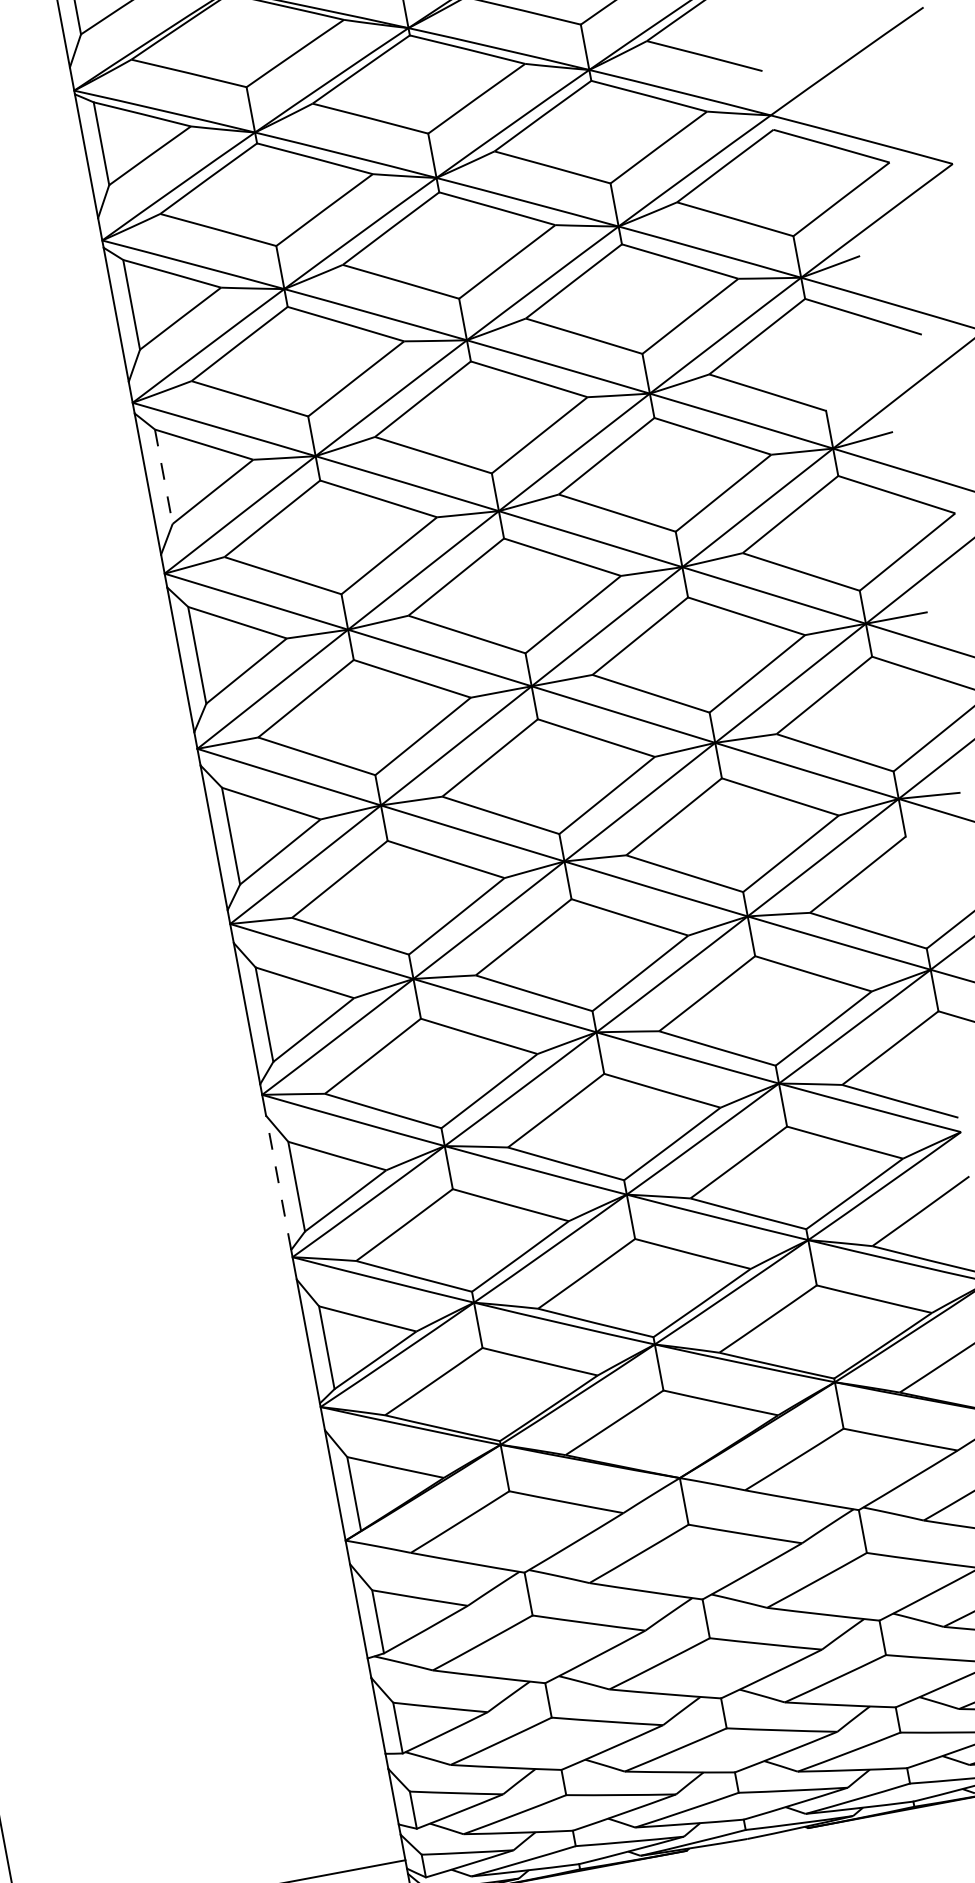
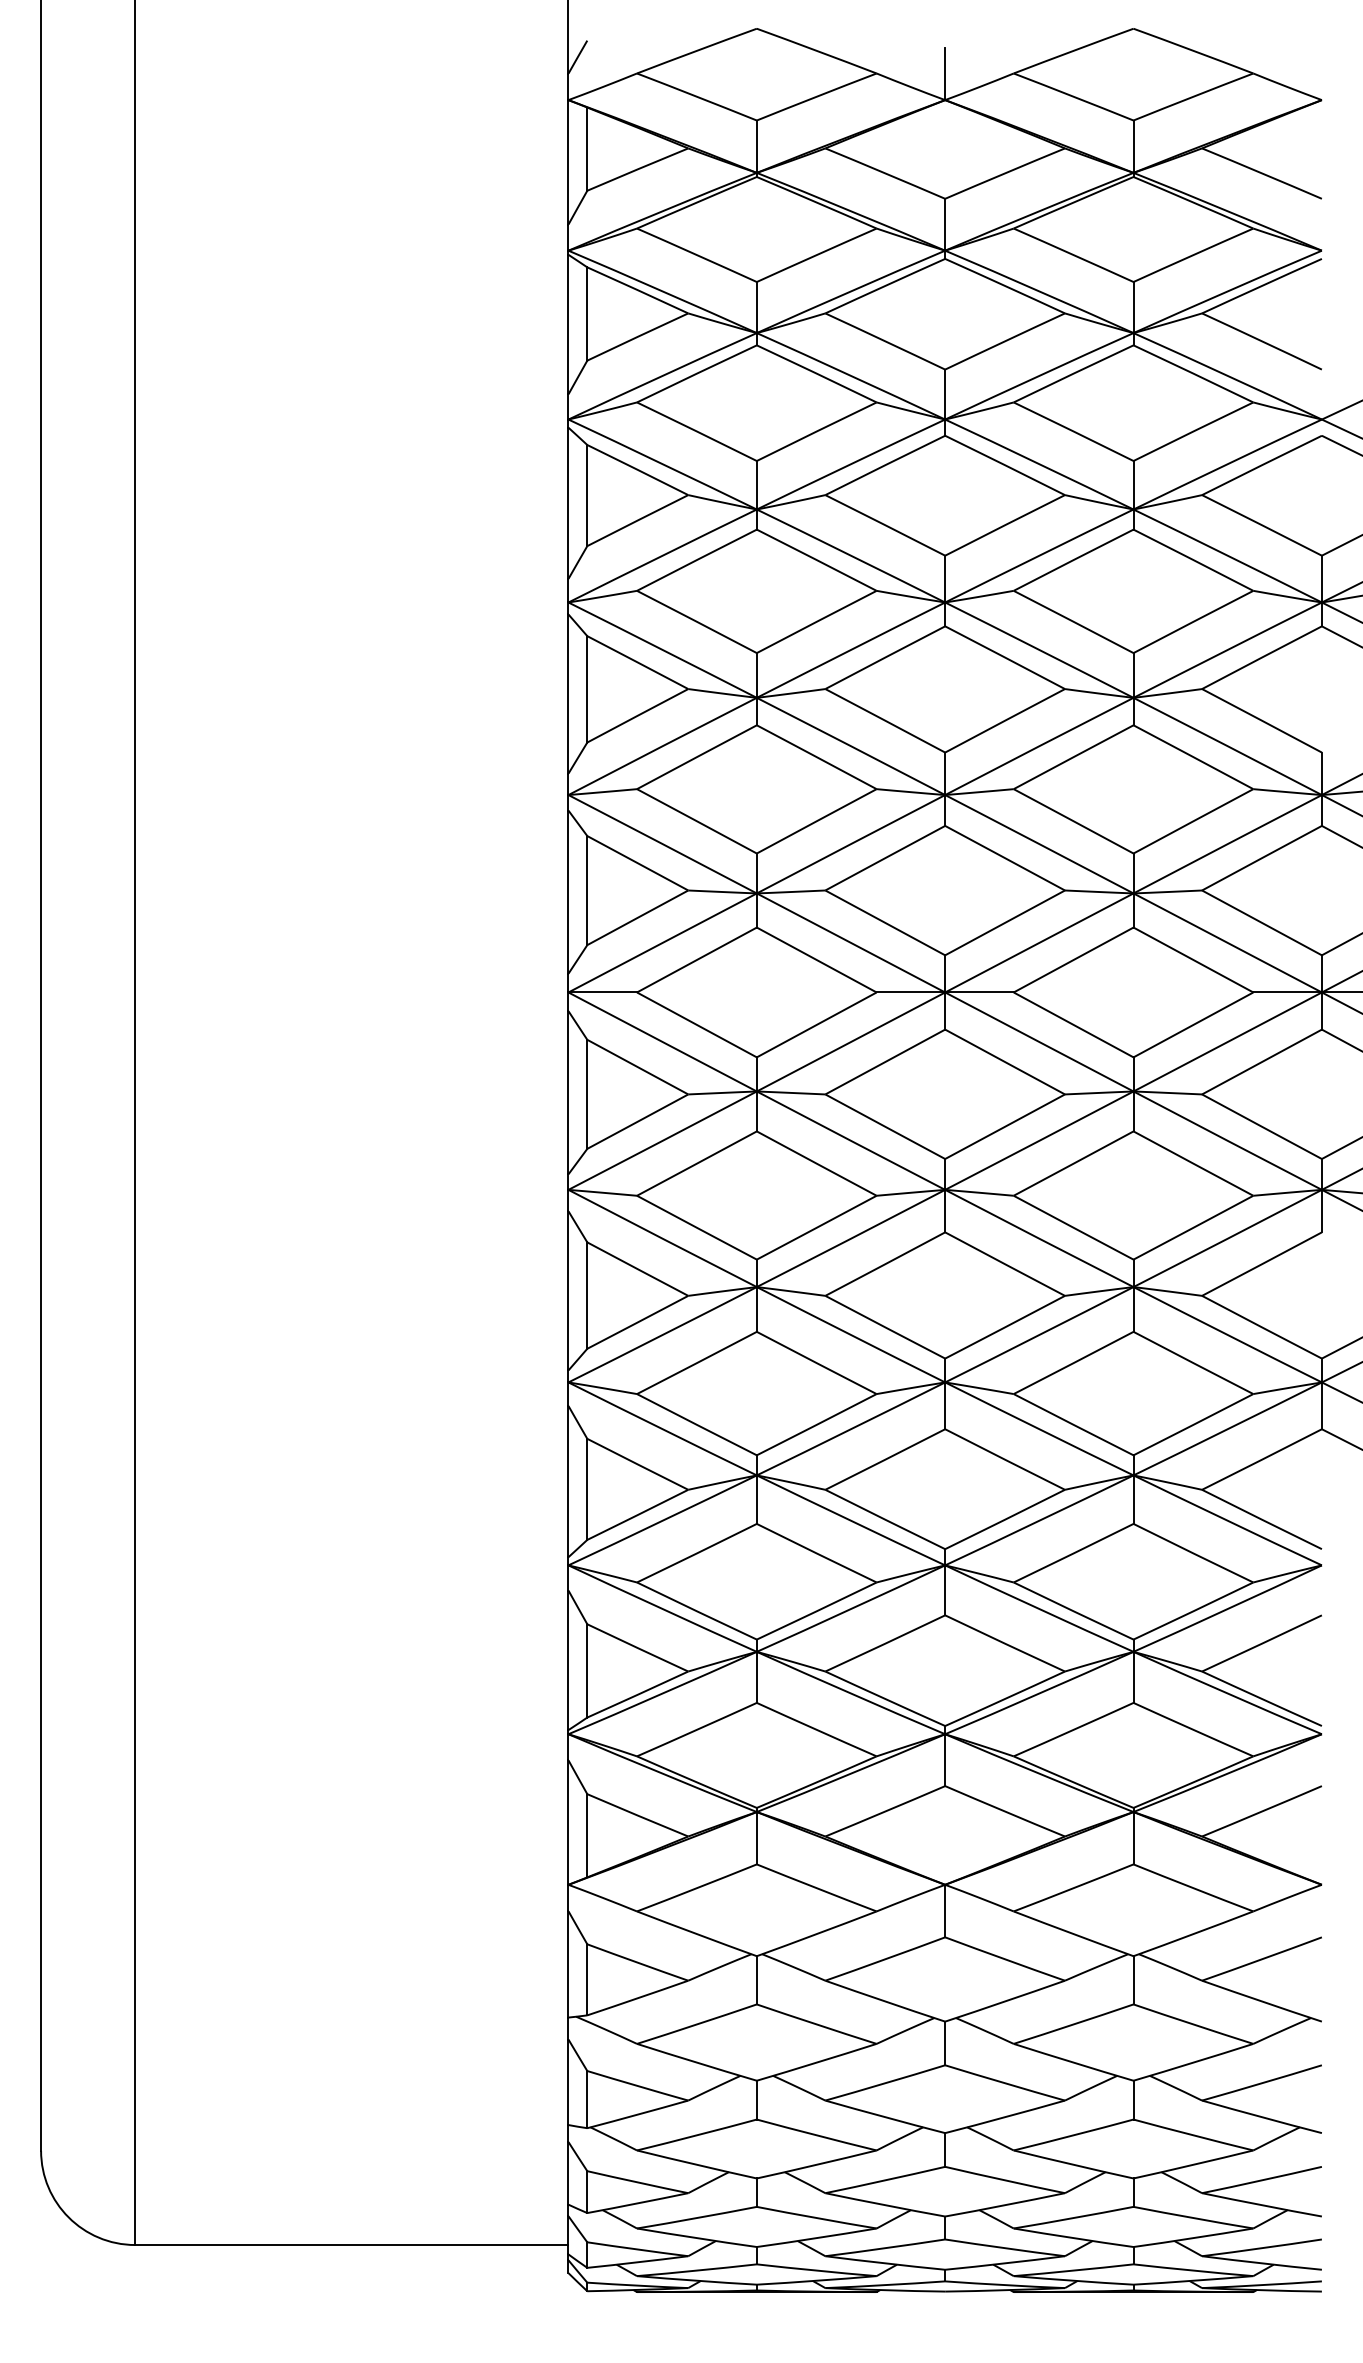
line: (164, 476) -> (587, 689), dashed -> solid
line: (278, 1182) -> (568, 1481), dashed -> solid

